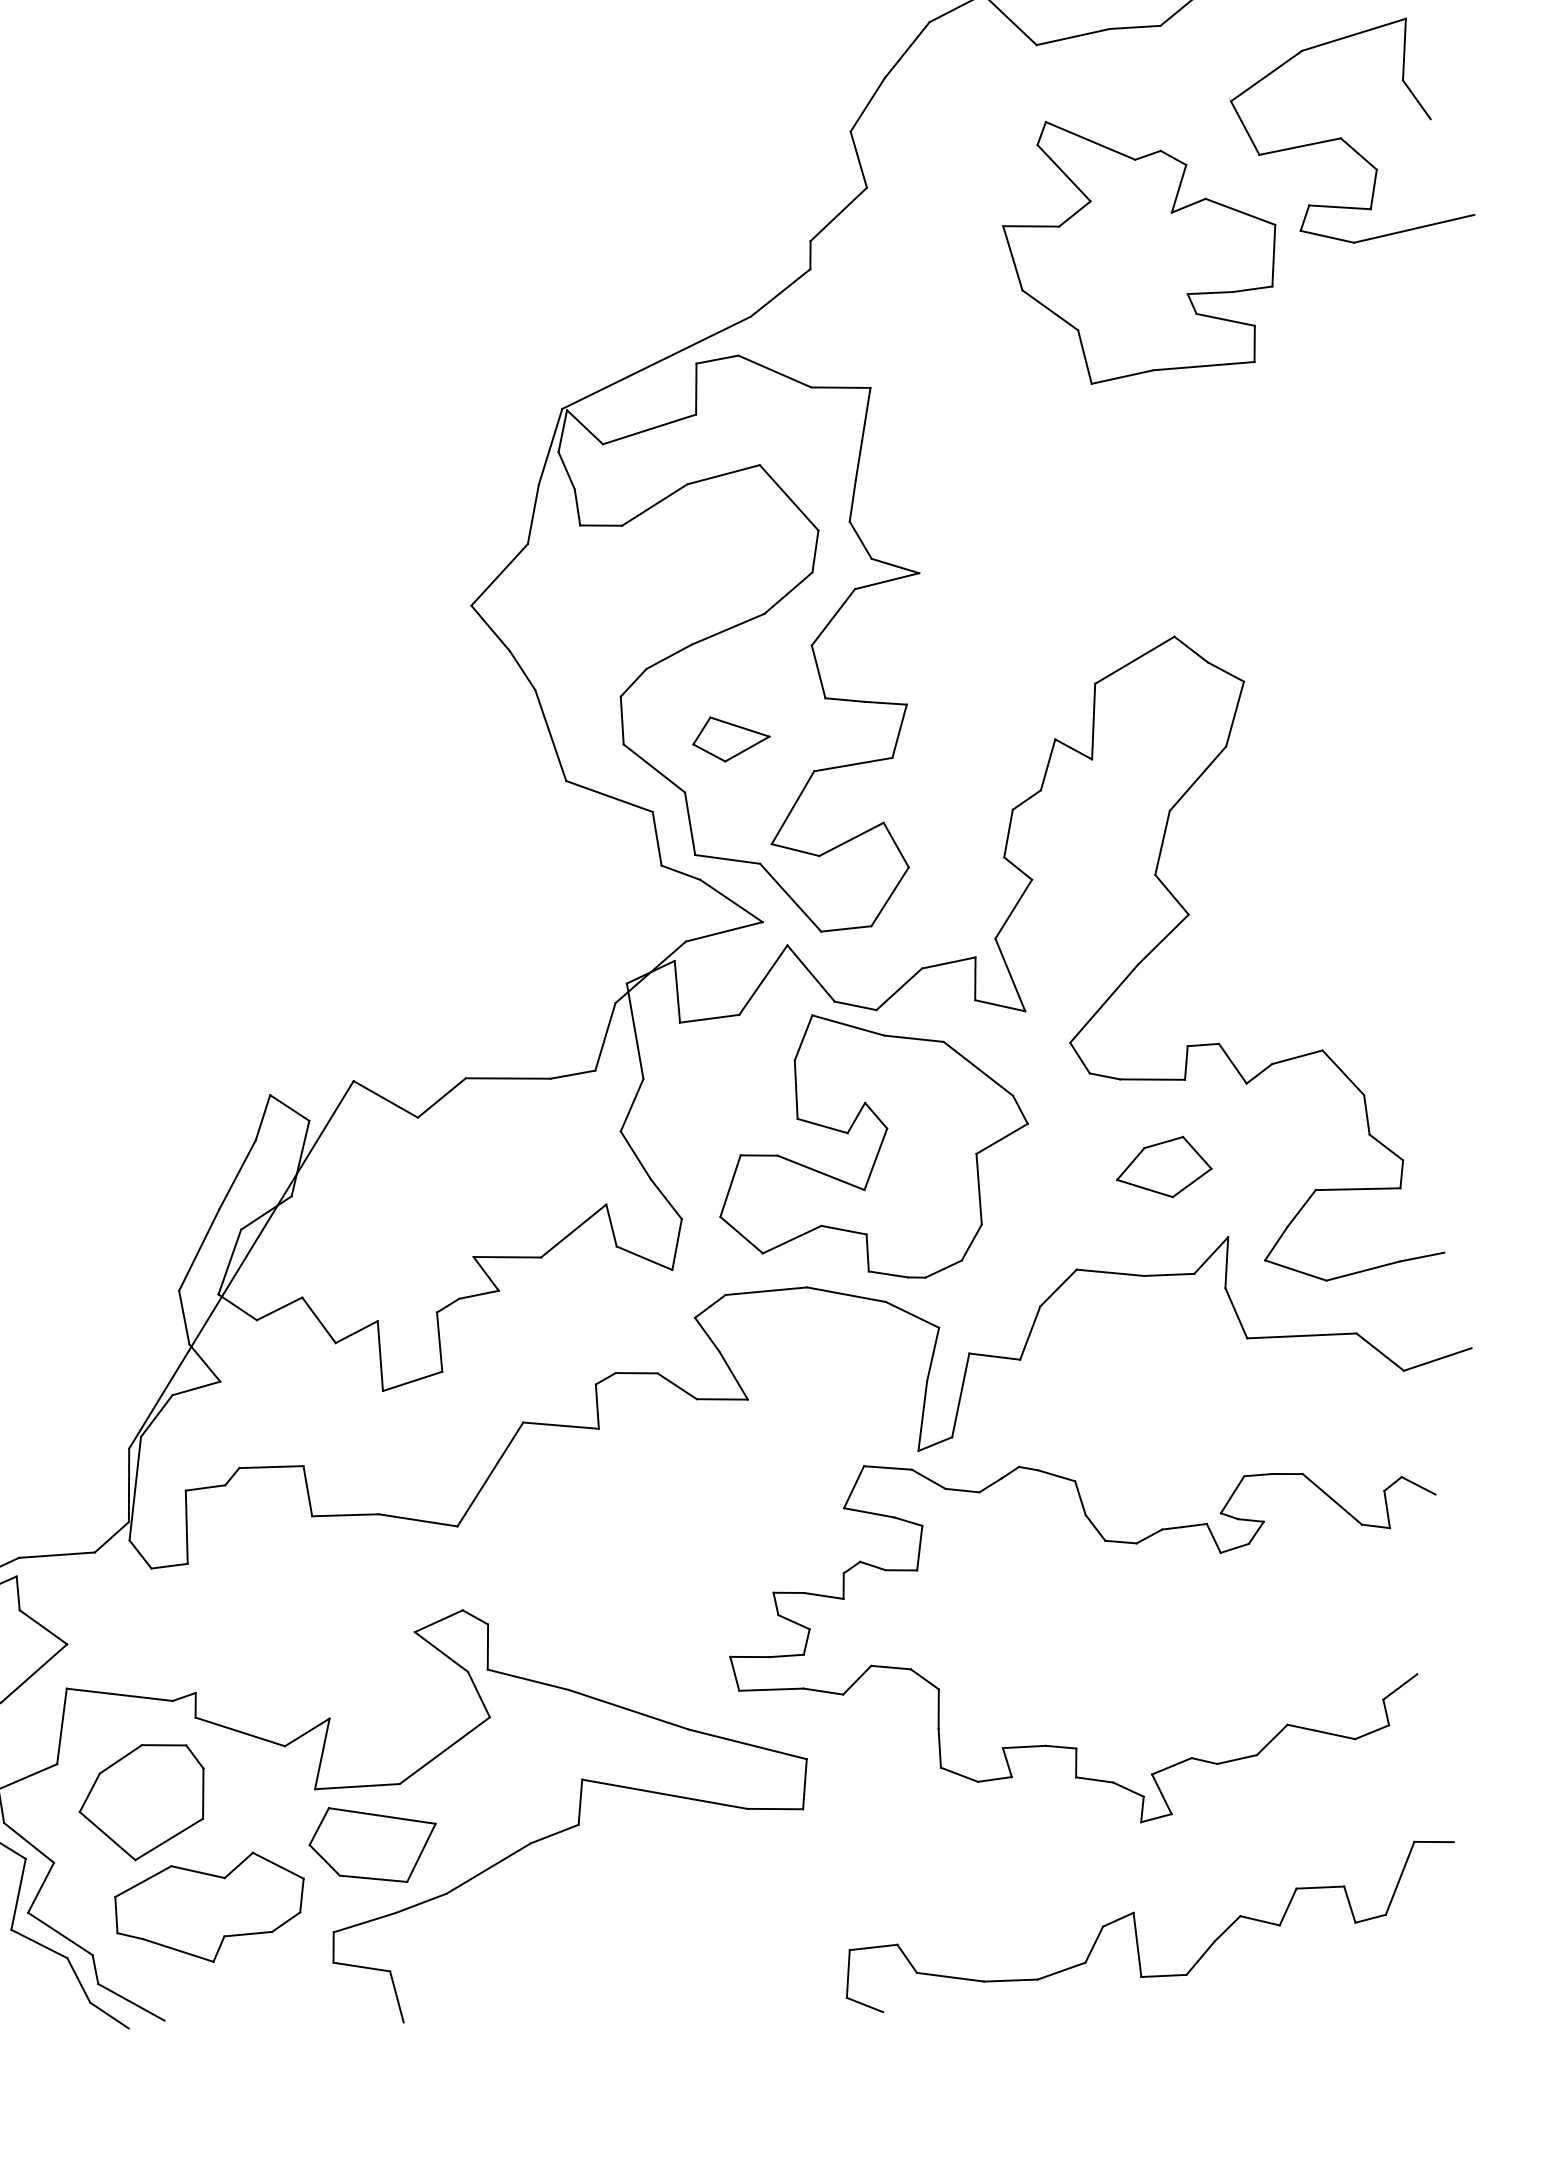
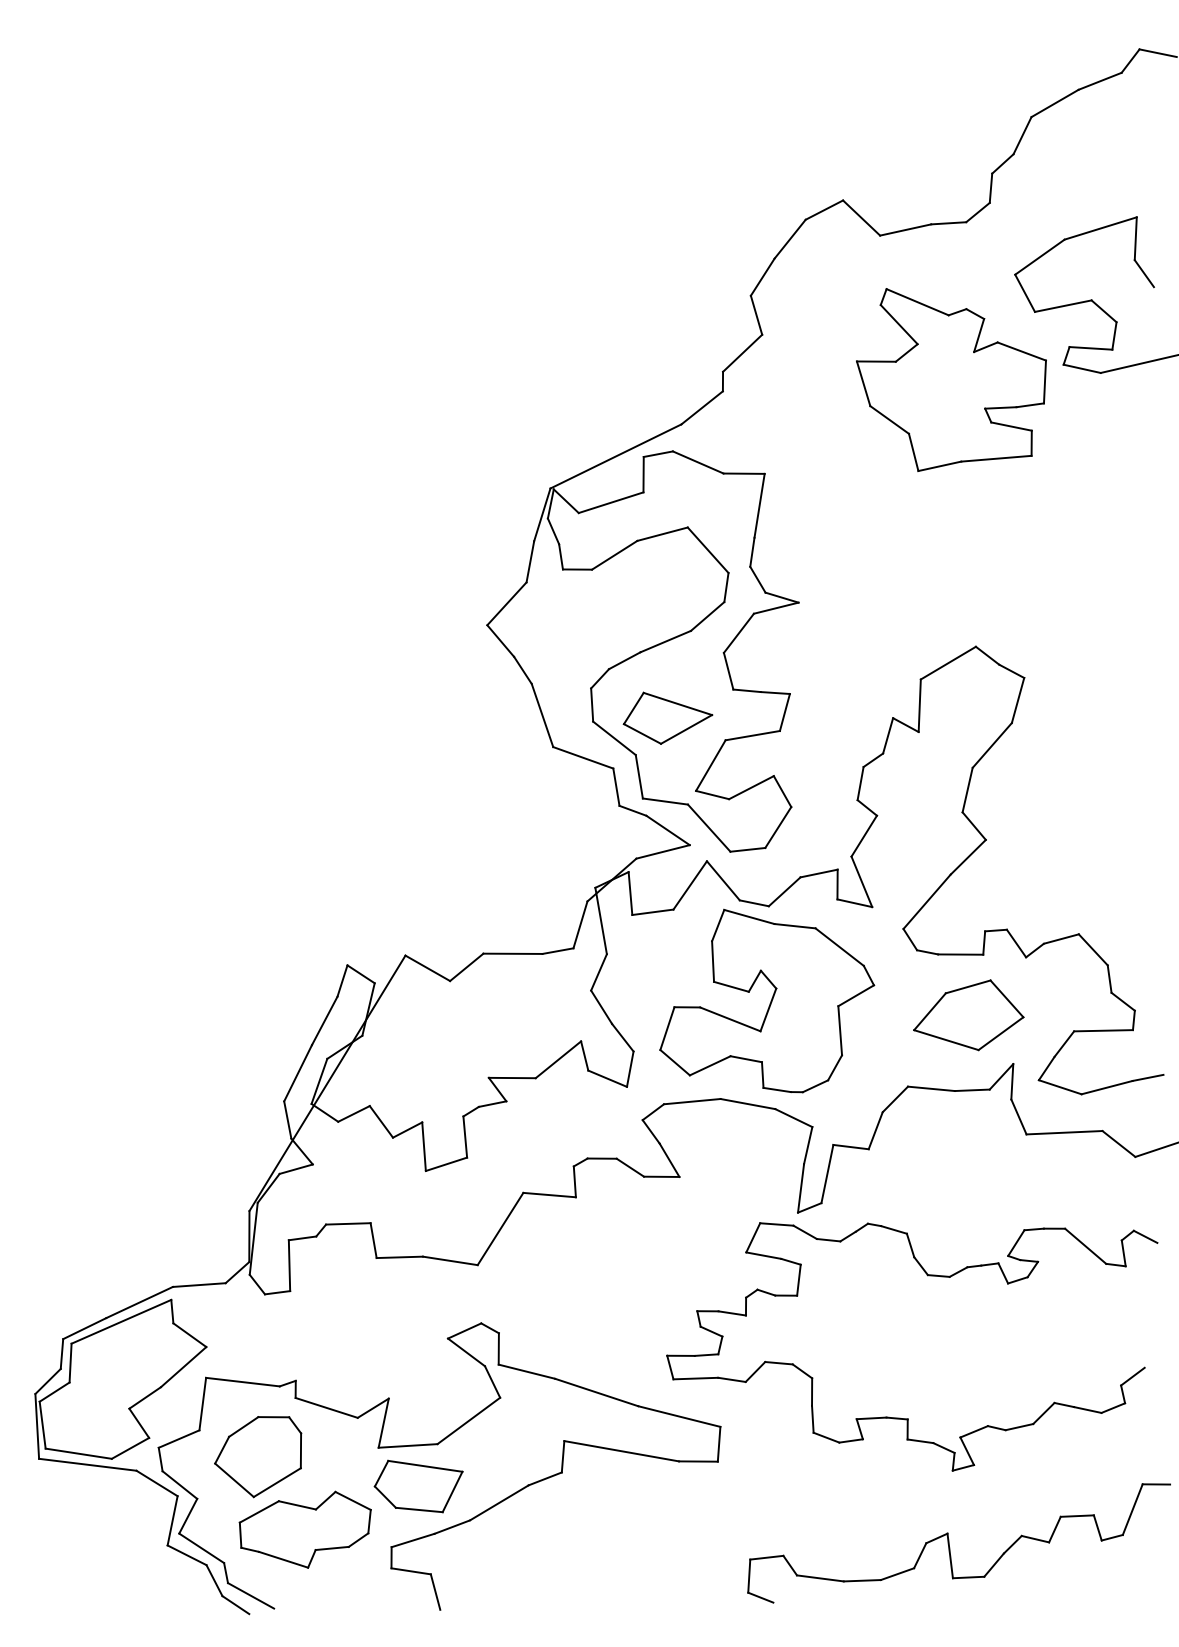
part: (730, 738) -> (667, 717), size x1.67
part: (1163, 1167) -> (968, 1015), size x1.67

